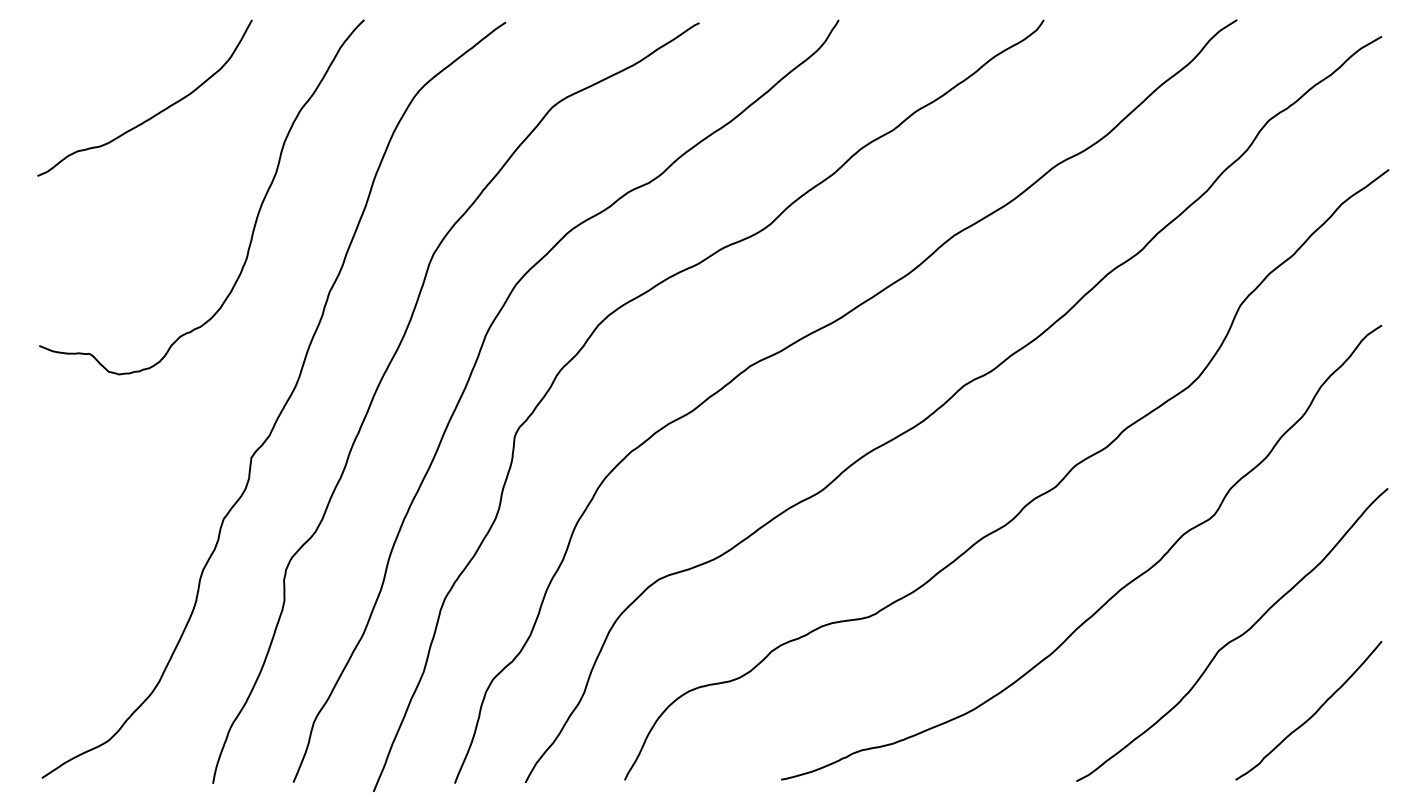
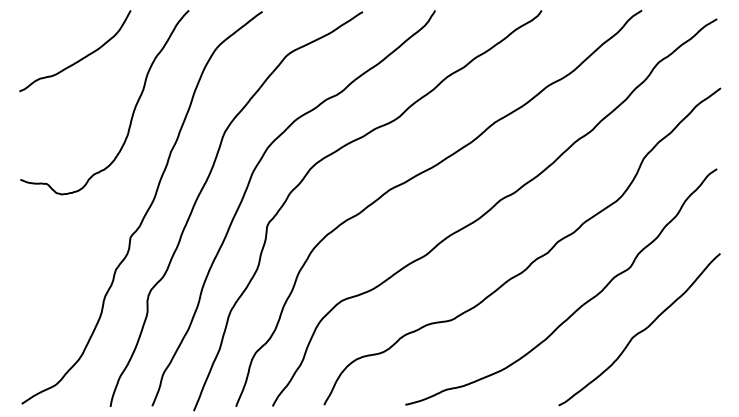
curve: (1313, 713) -> (681, 370), removed

